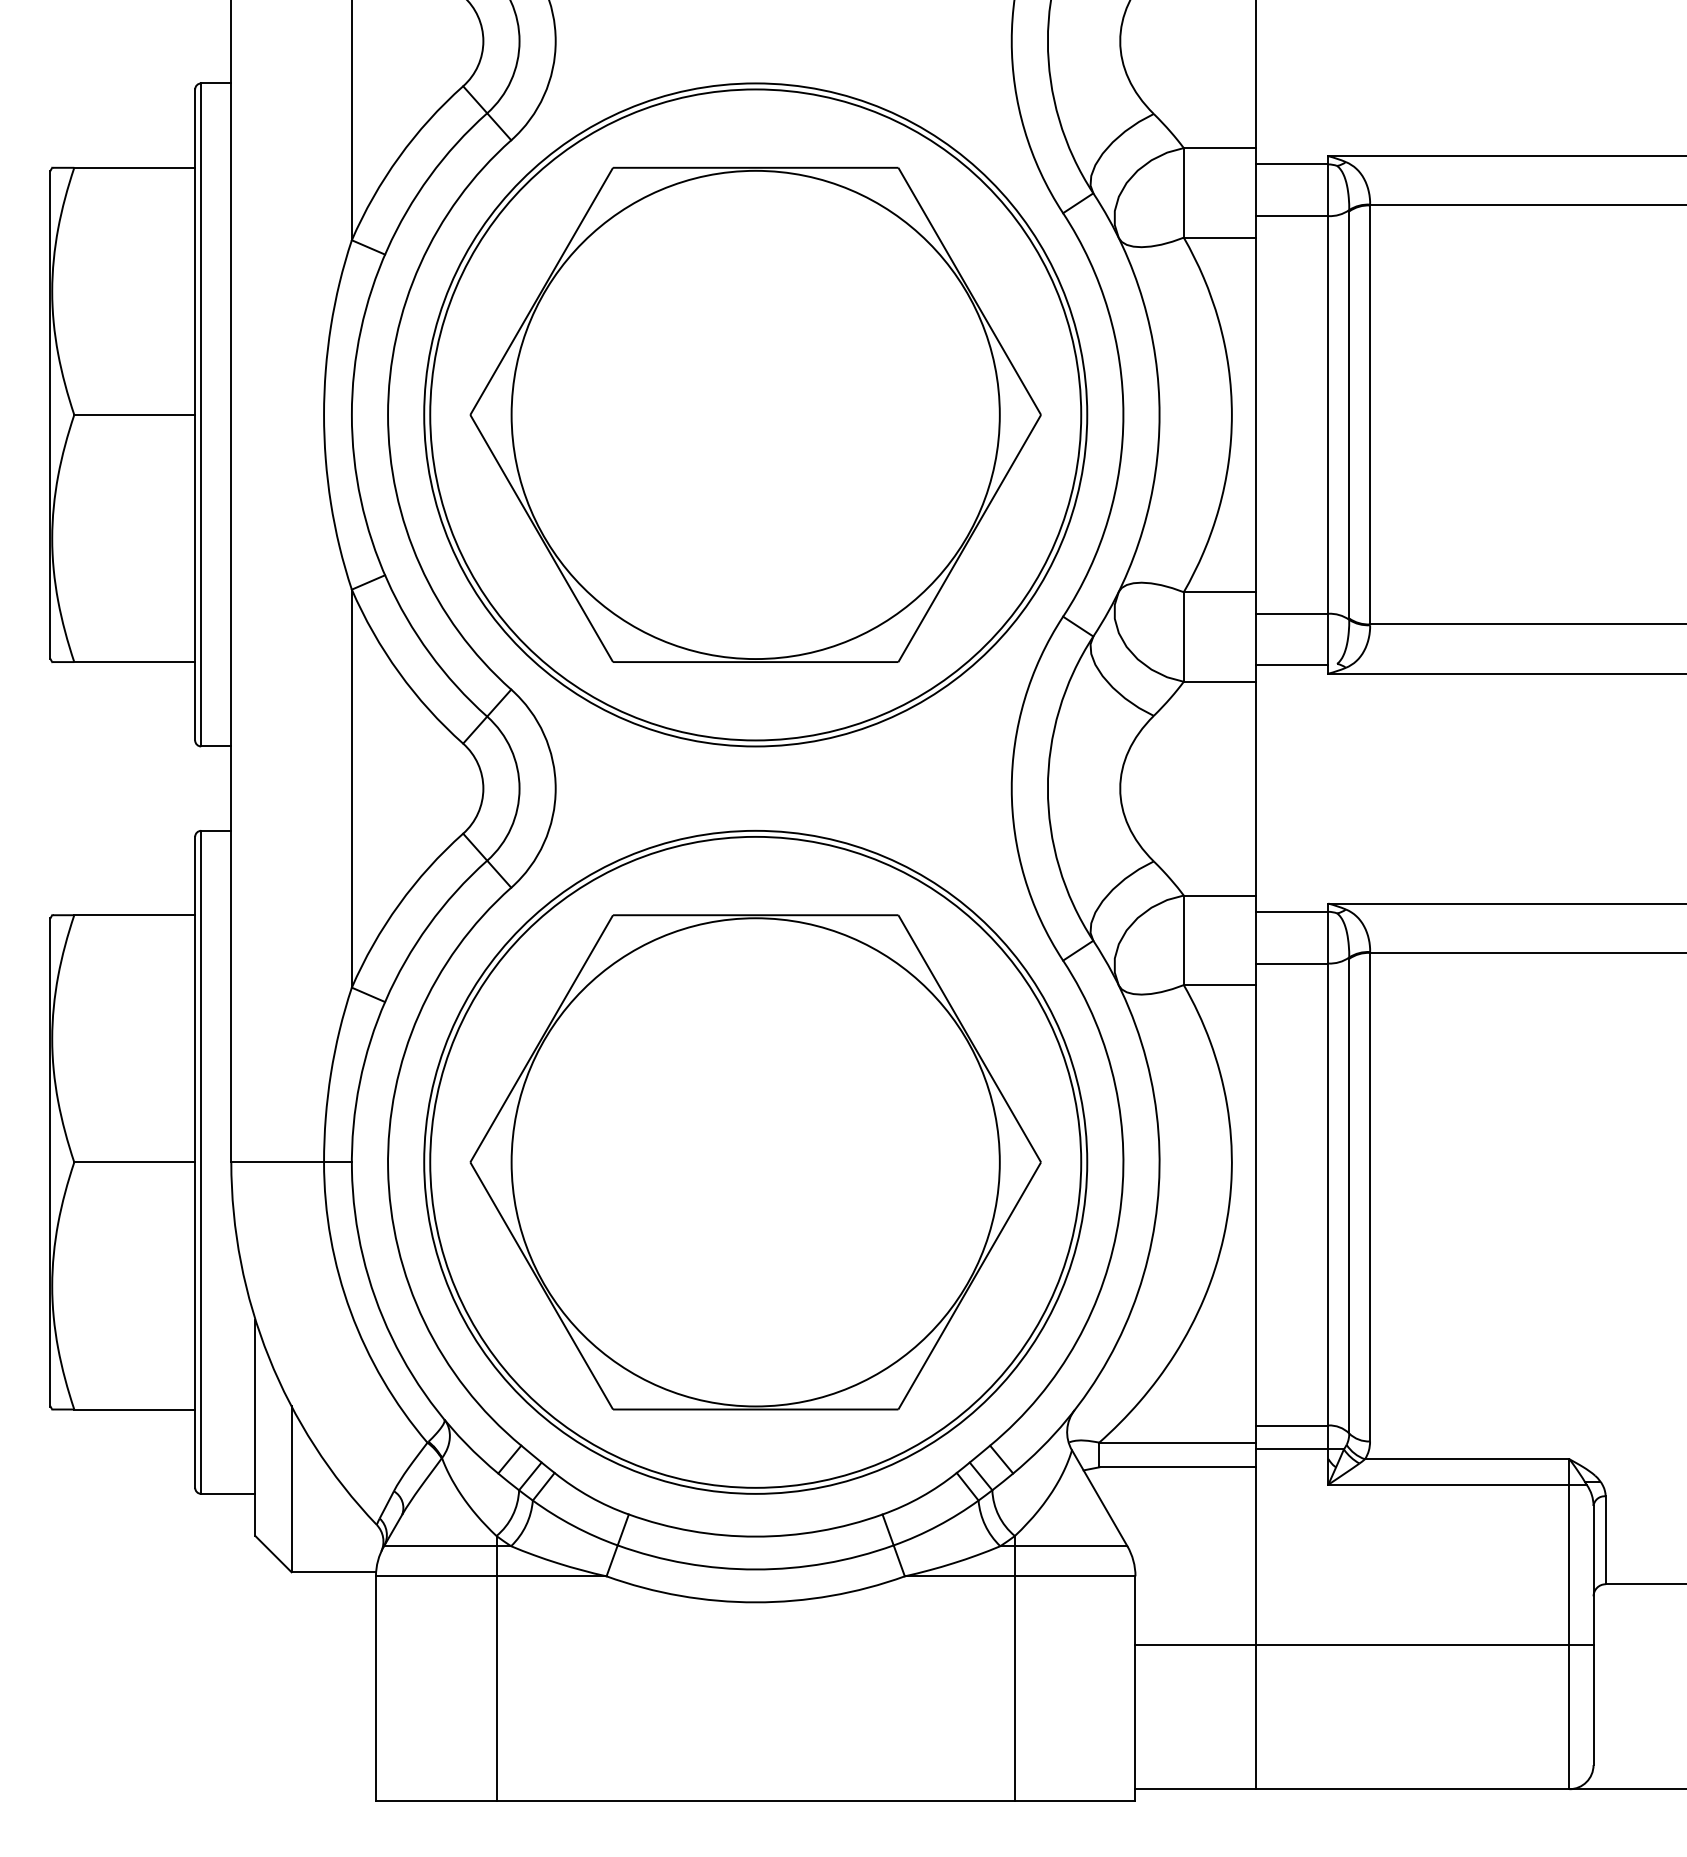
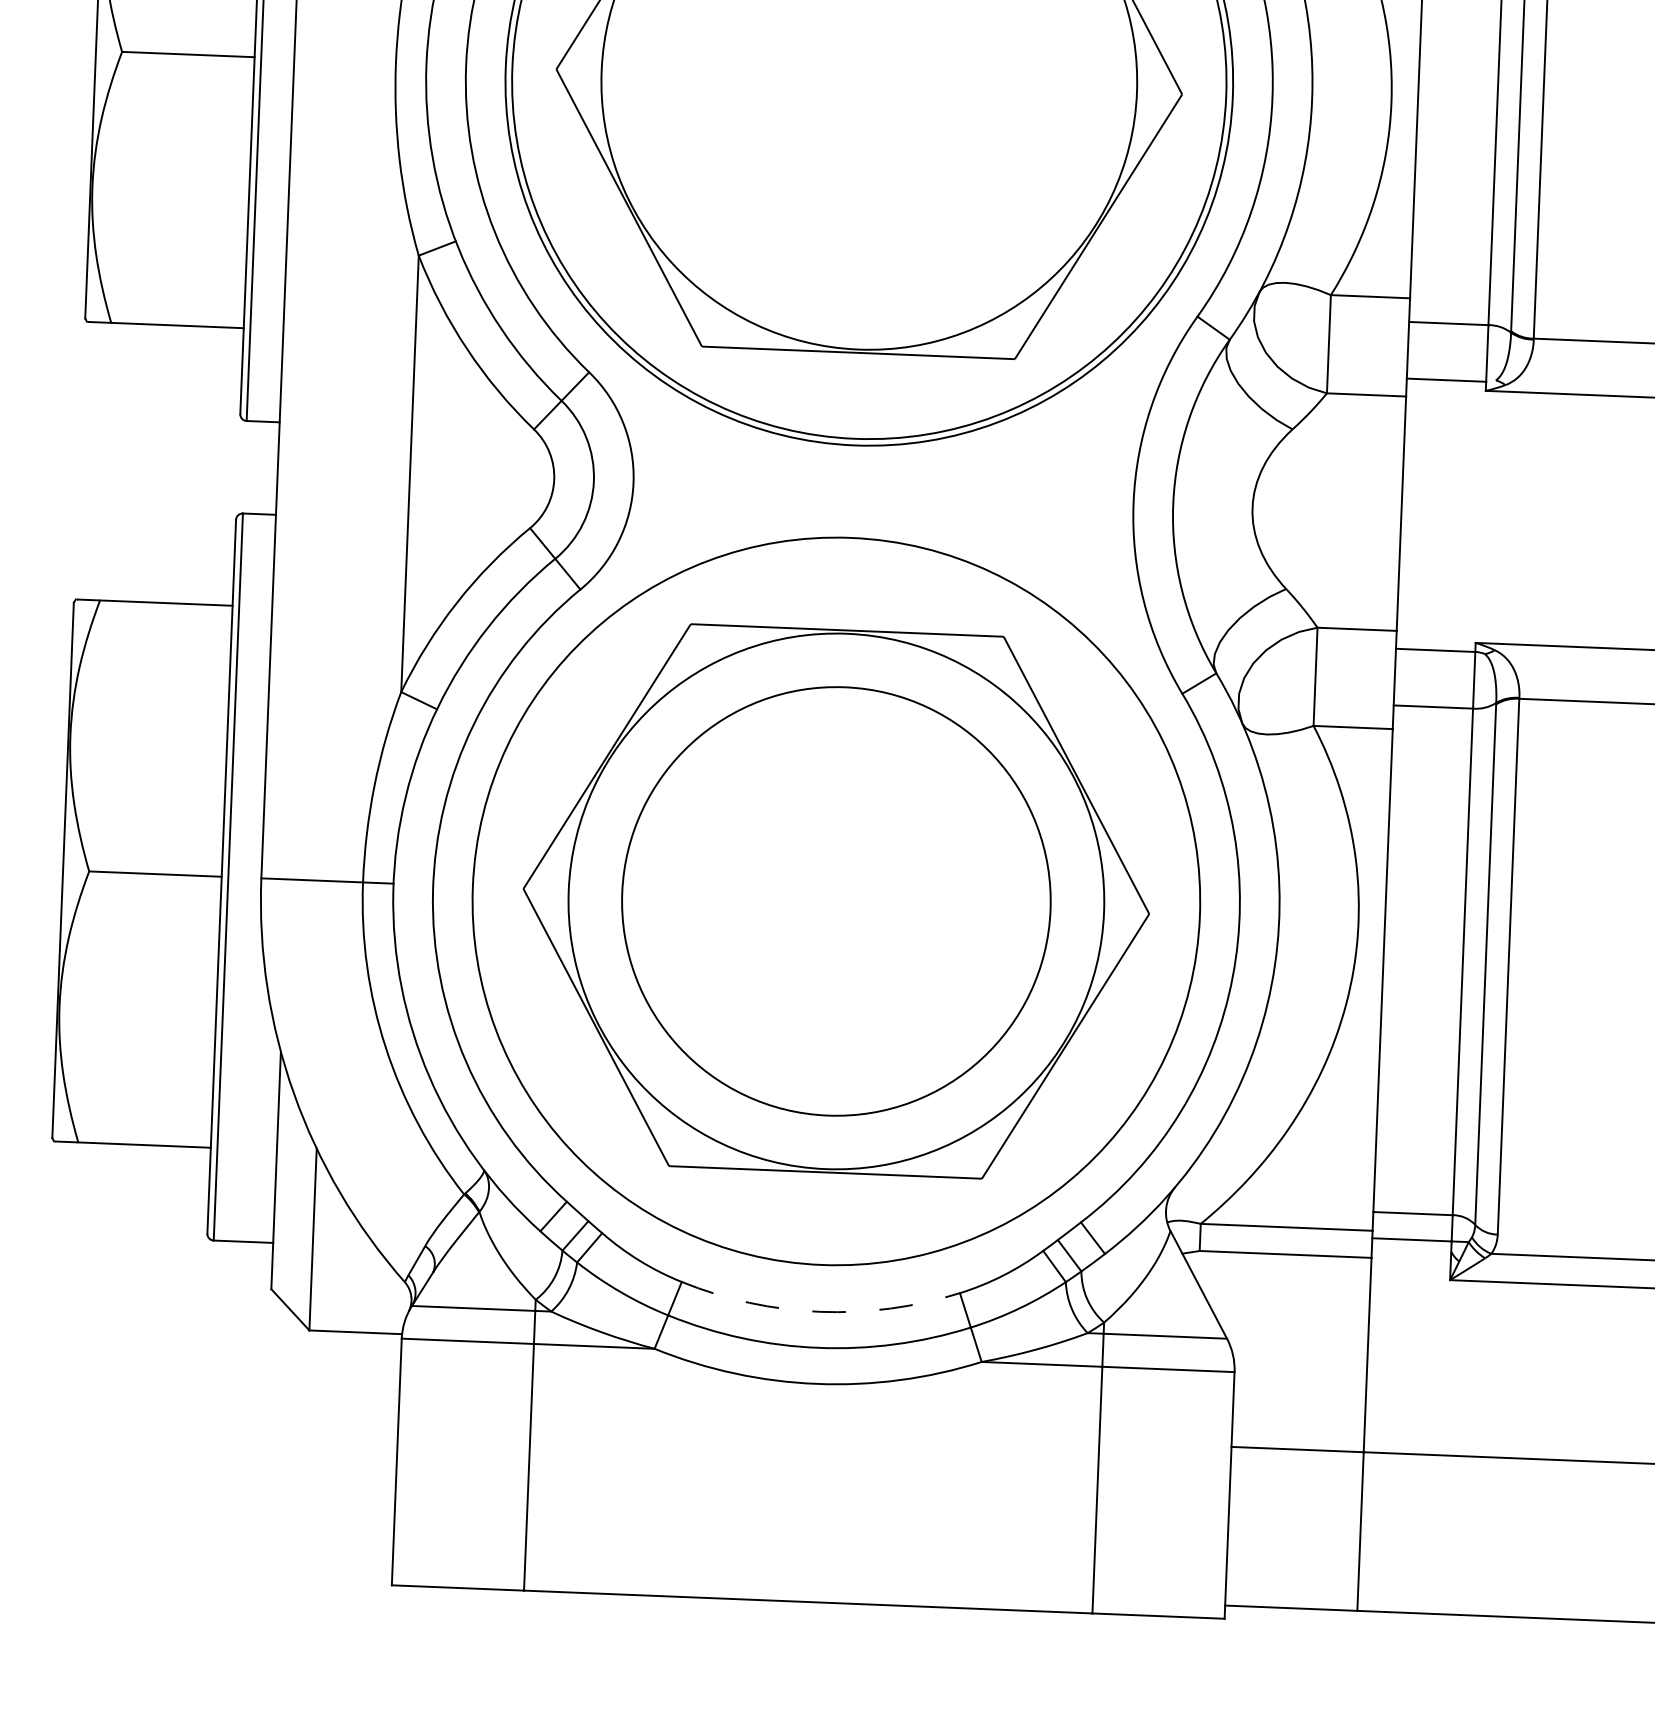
circle: (755, 1161) -> (836, 900), size x0.6
arc: (755, 1536) -> (819, 1311), solid -> dashed

